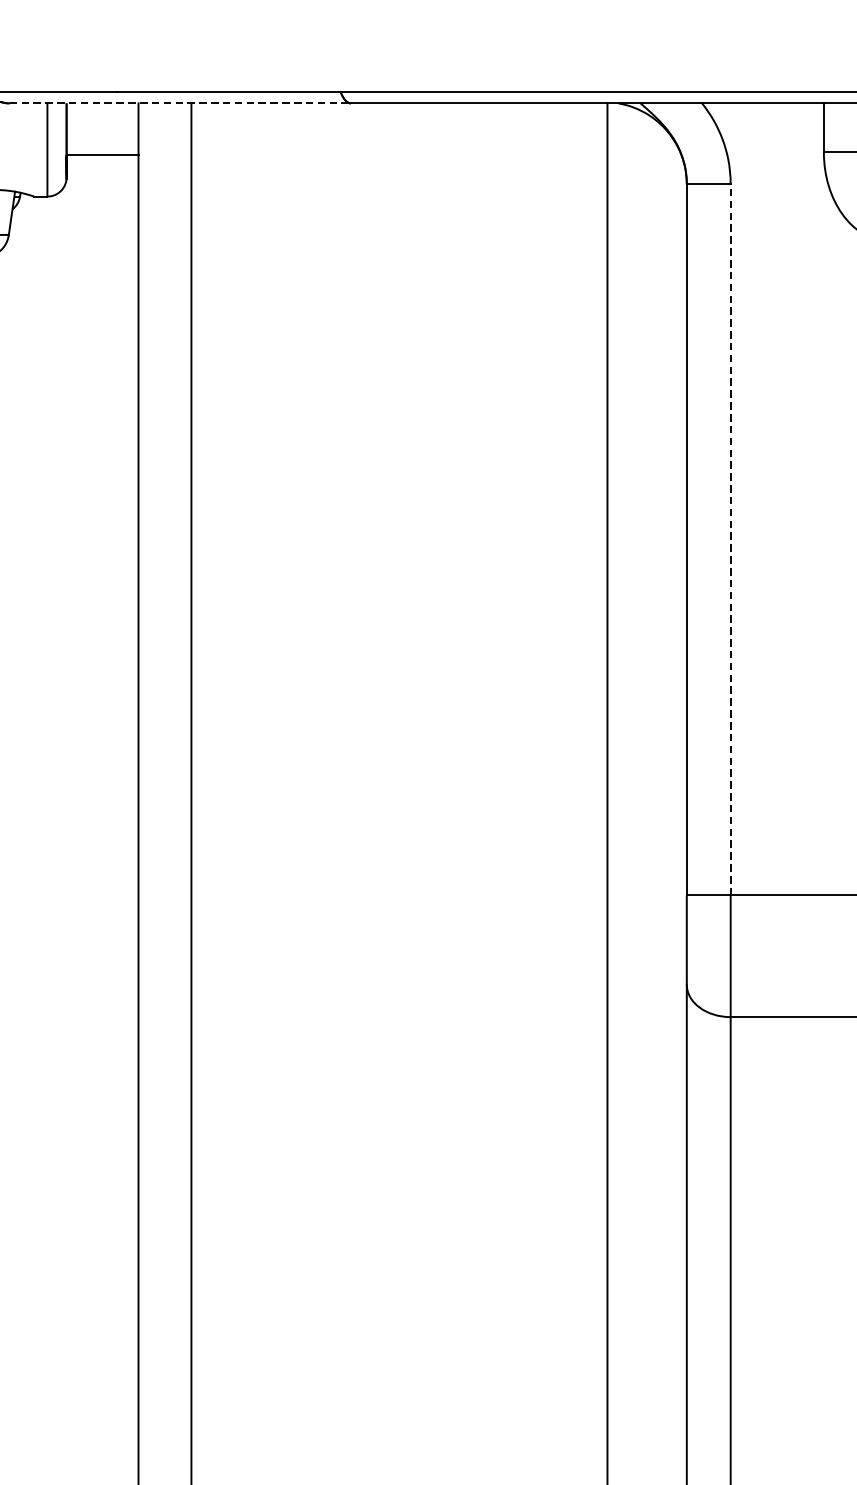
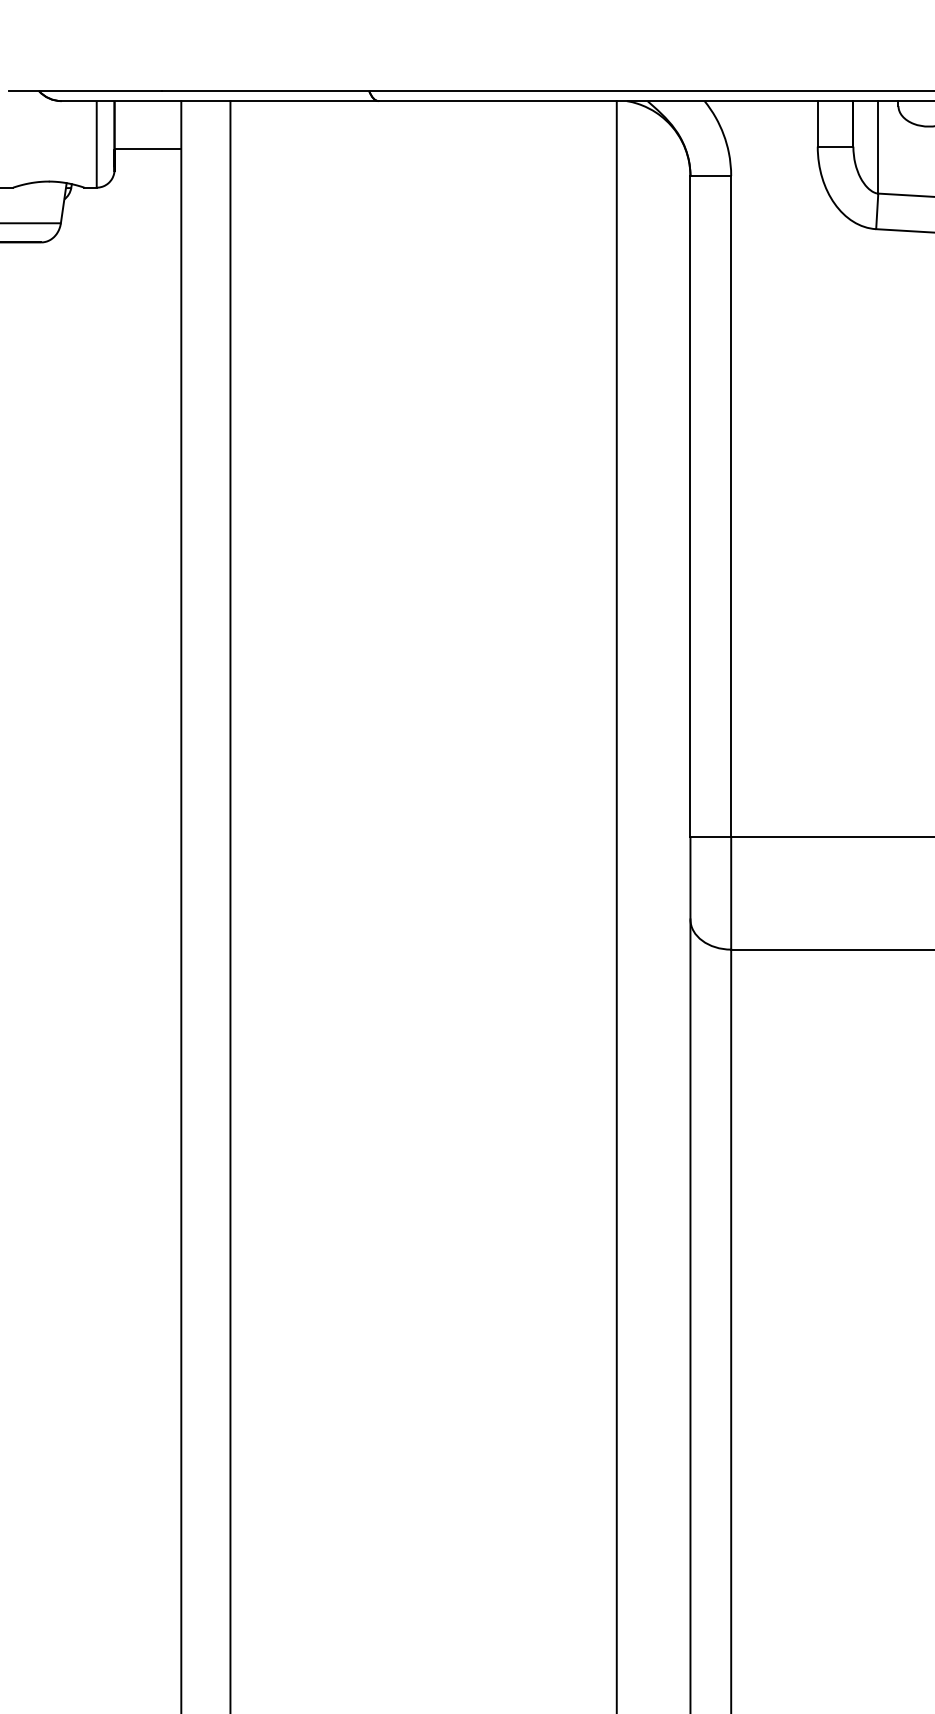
line: (180, 103) -> (220, 101), dashed -> solid
line: (731, 538) -> (731, 505), dashed -> solid

